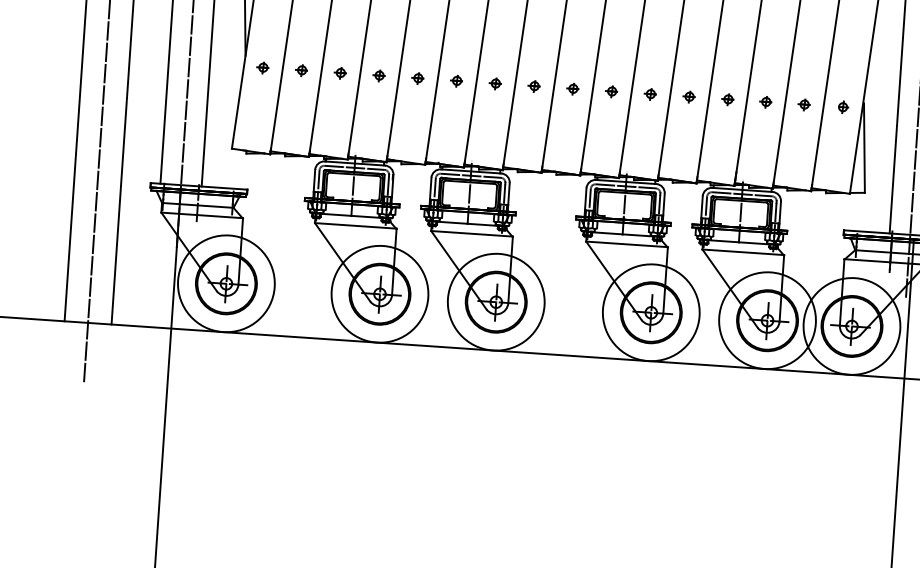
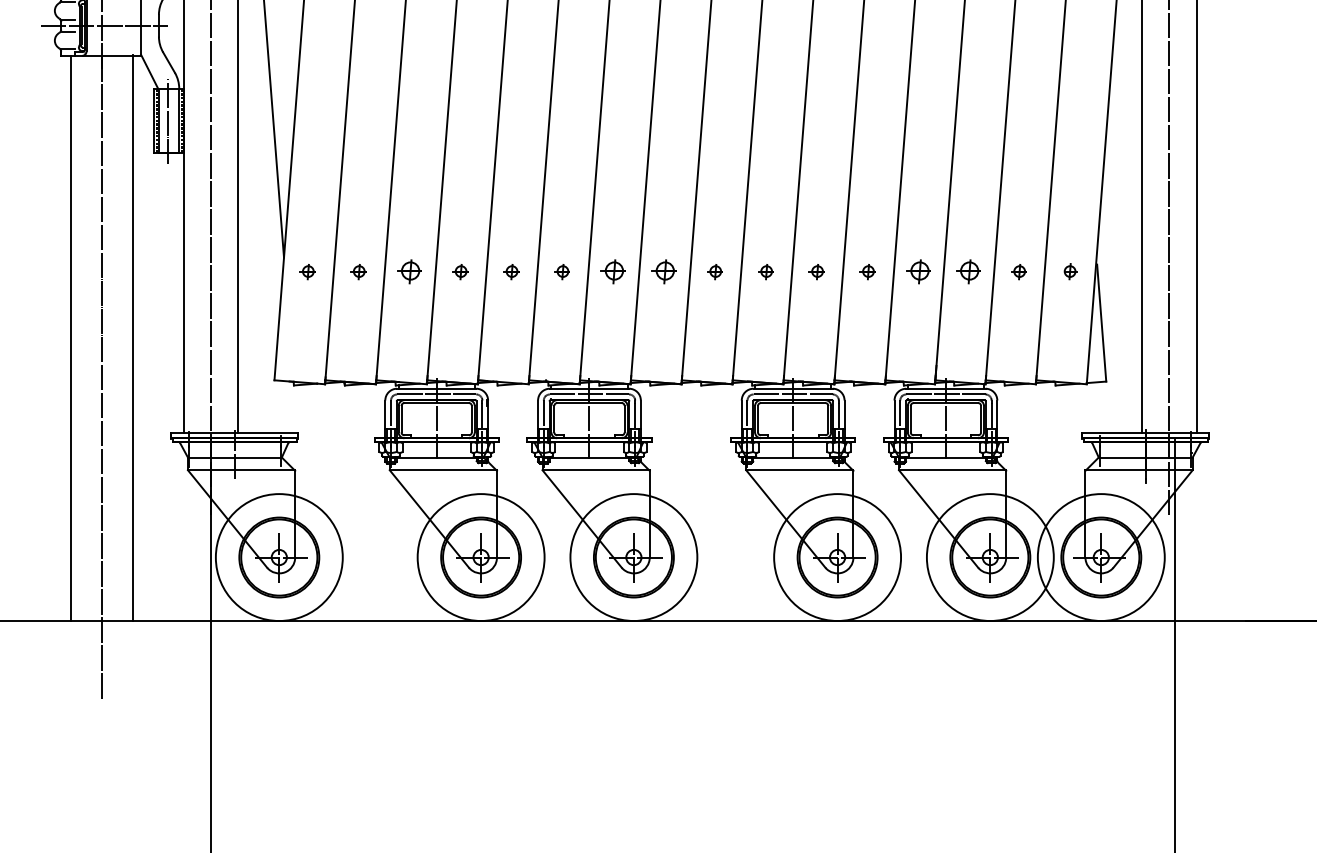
part: (340, 73) -> (409, 272), size x1.6
part: (494, 84) -> (612, 272), size x1.6
part: (533, 86) -> (663, 272), size x1.6
part: (727, 100) -> (918, 272), size x1.6
part: (765, 102) -> (968, 272), size x1.6

